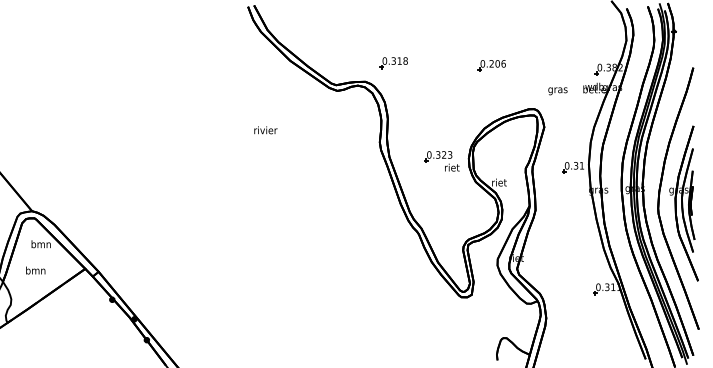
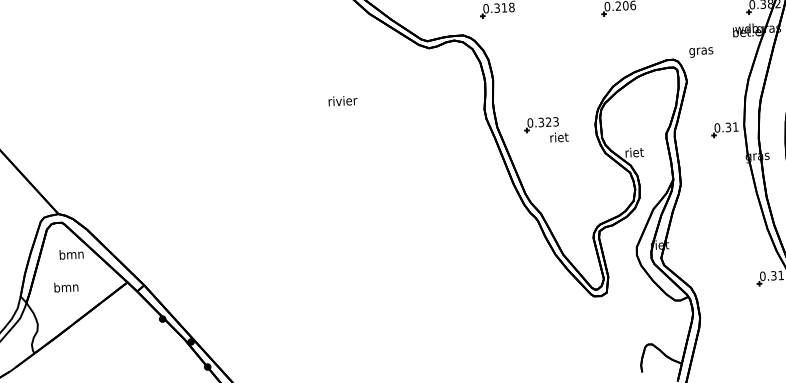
text: (557, 91) -> (700, 52), moved
part: (441, 161) -> (545, 130), moved

